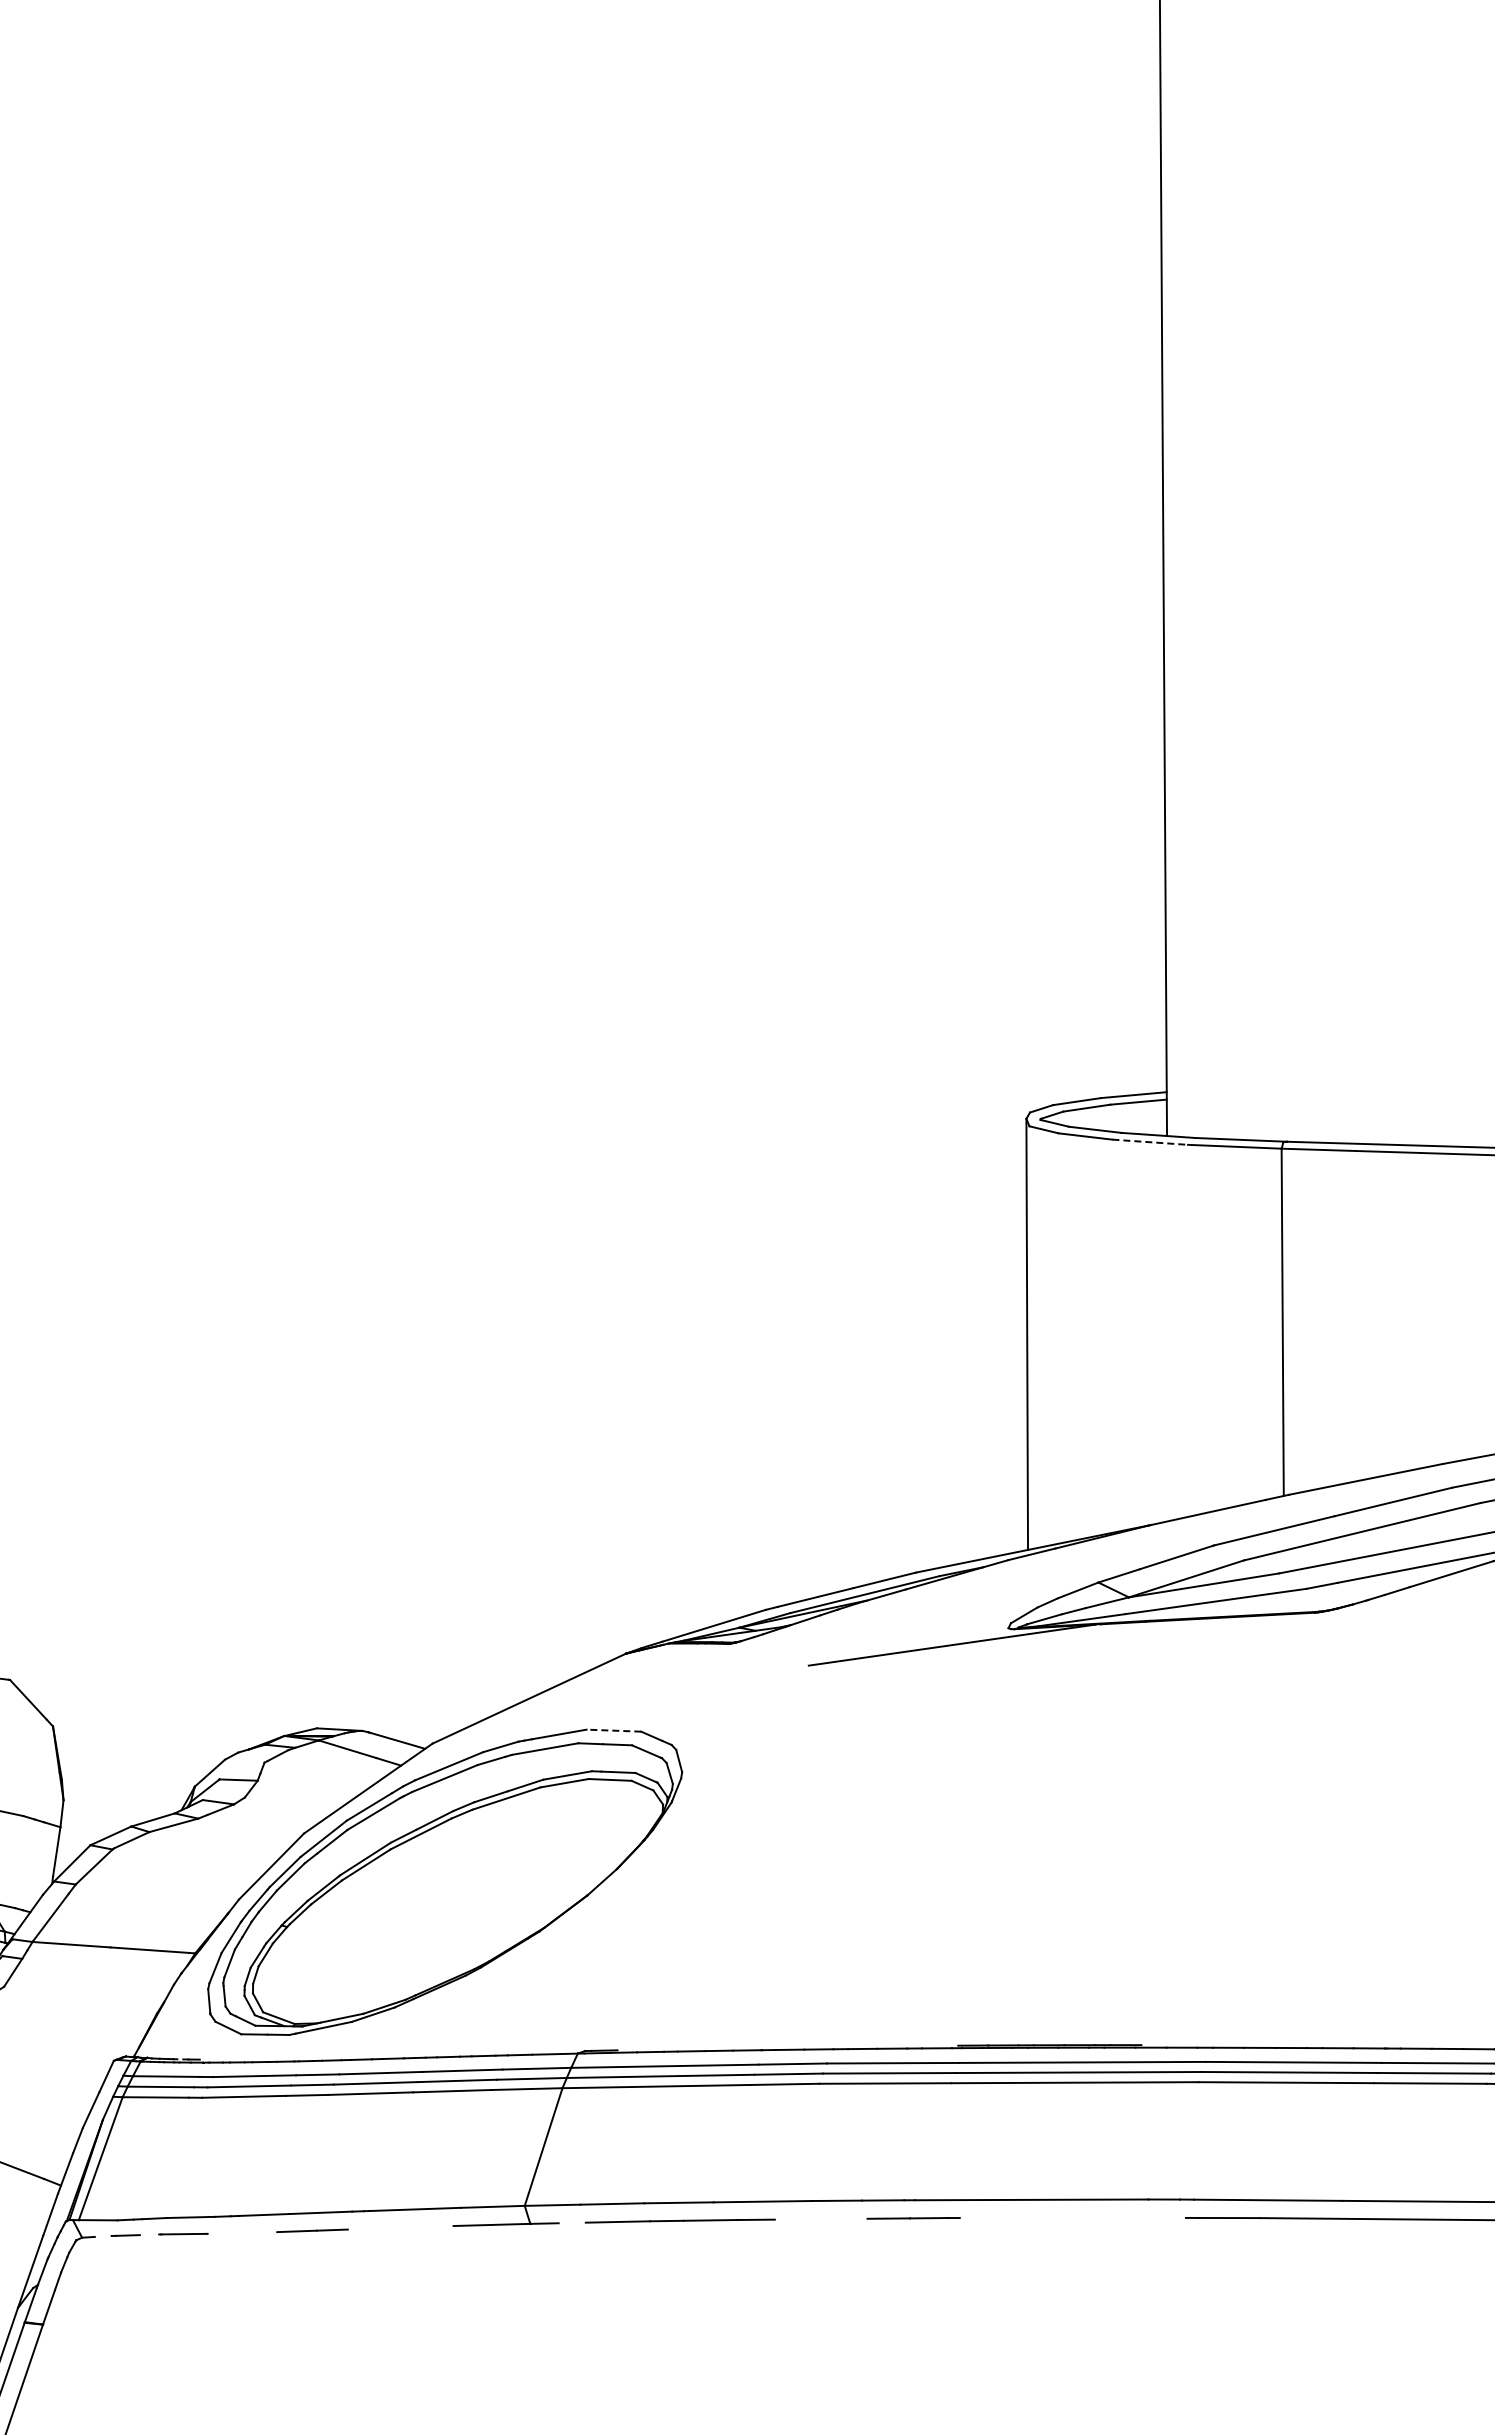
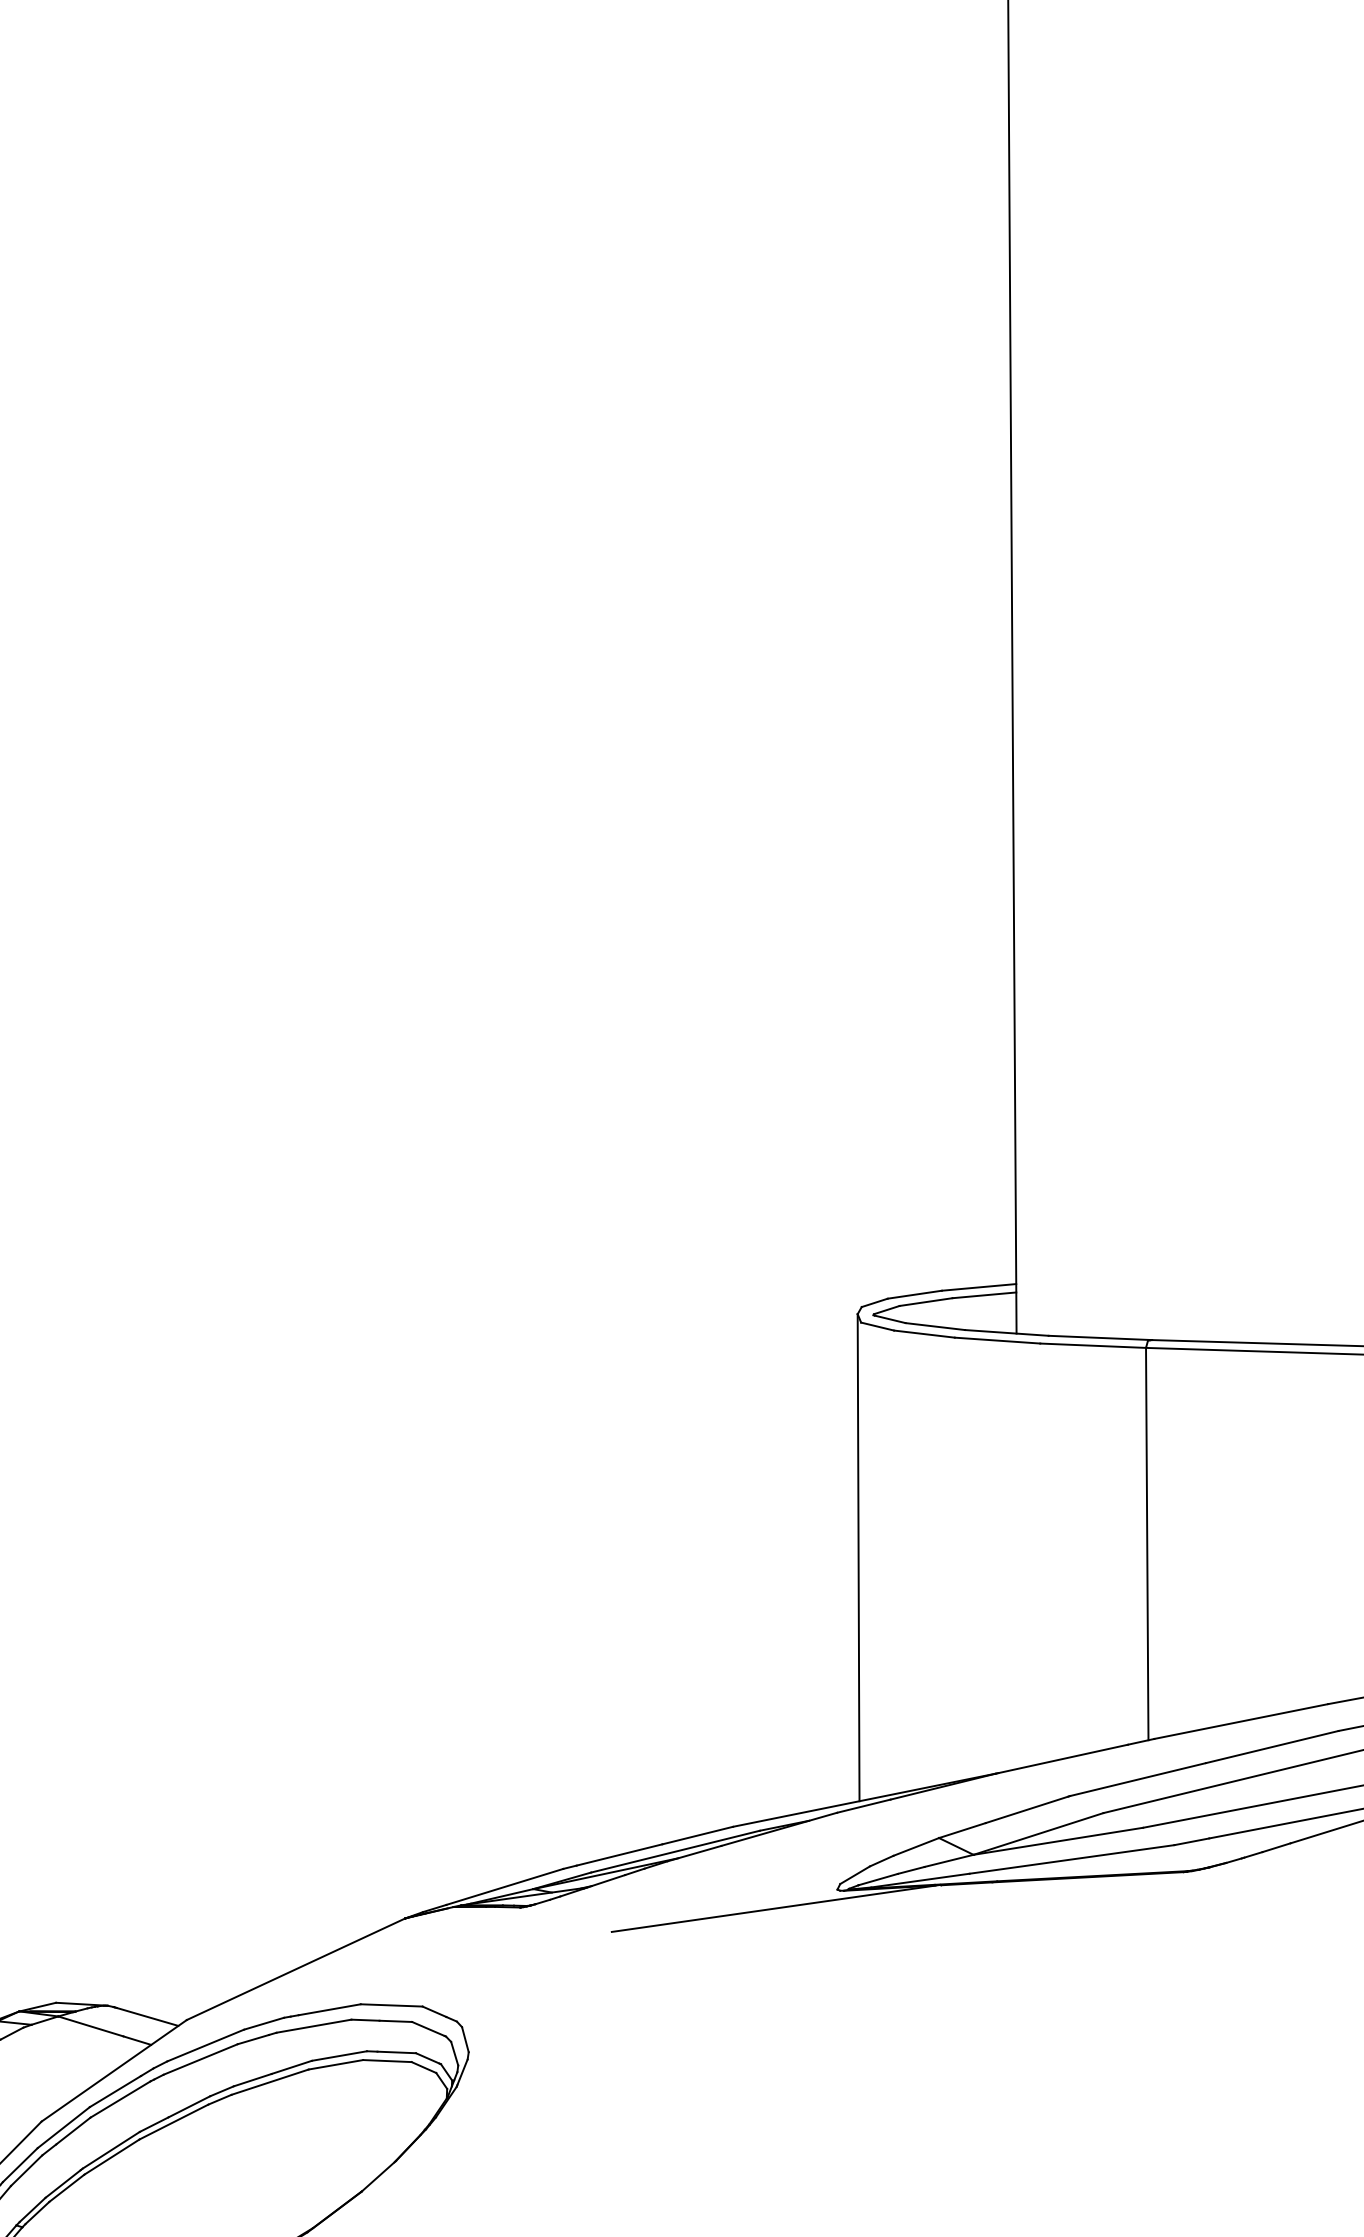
line: (1150, 1142) -> (997, 1340), dashed -> solid
line: (613, 1730) -> (391, 2005), dashed -> solid

